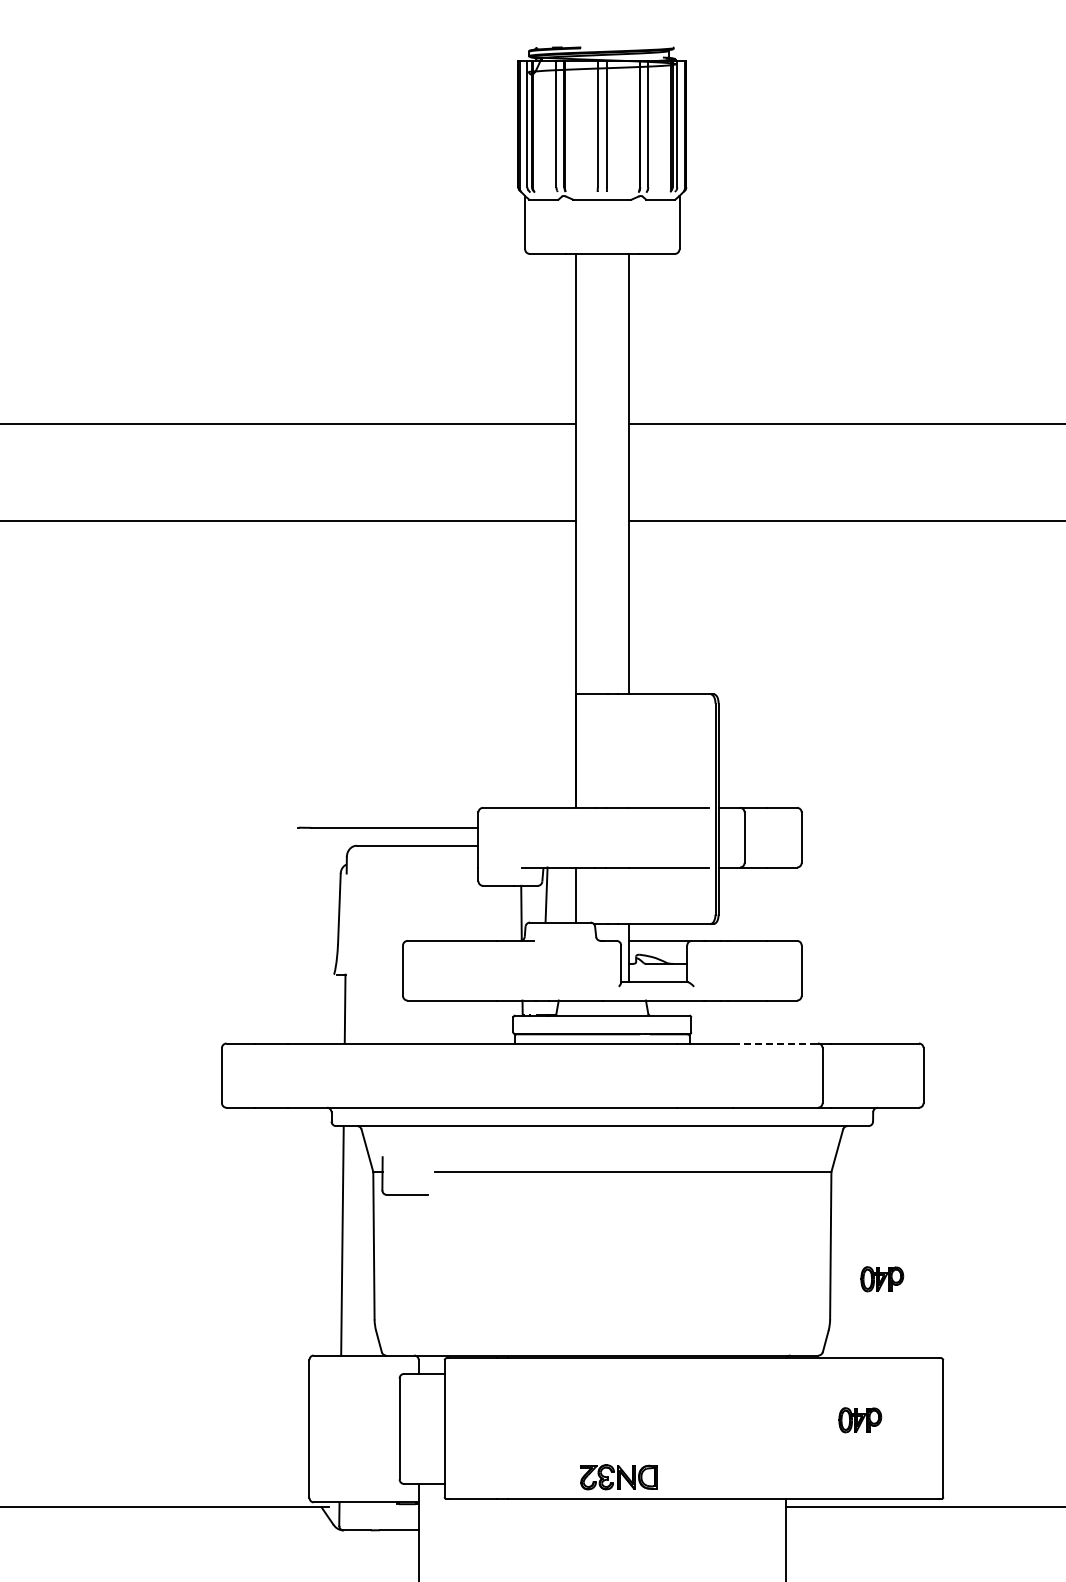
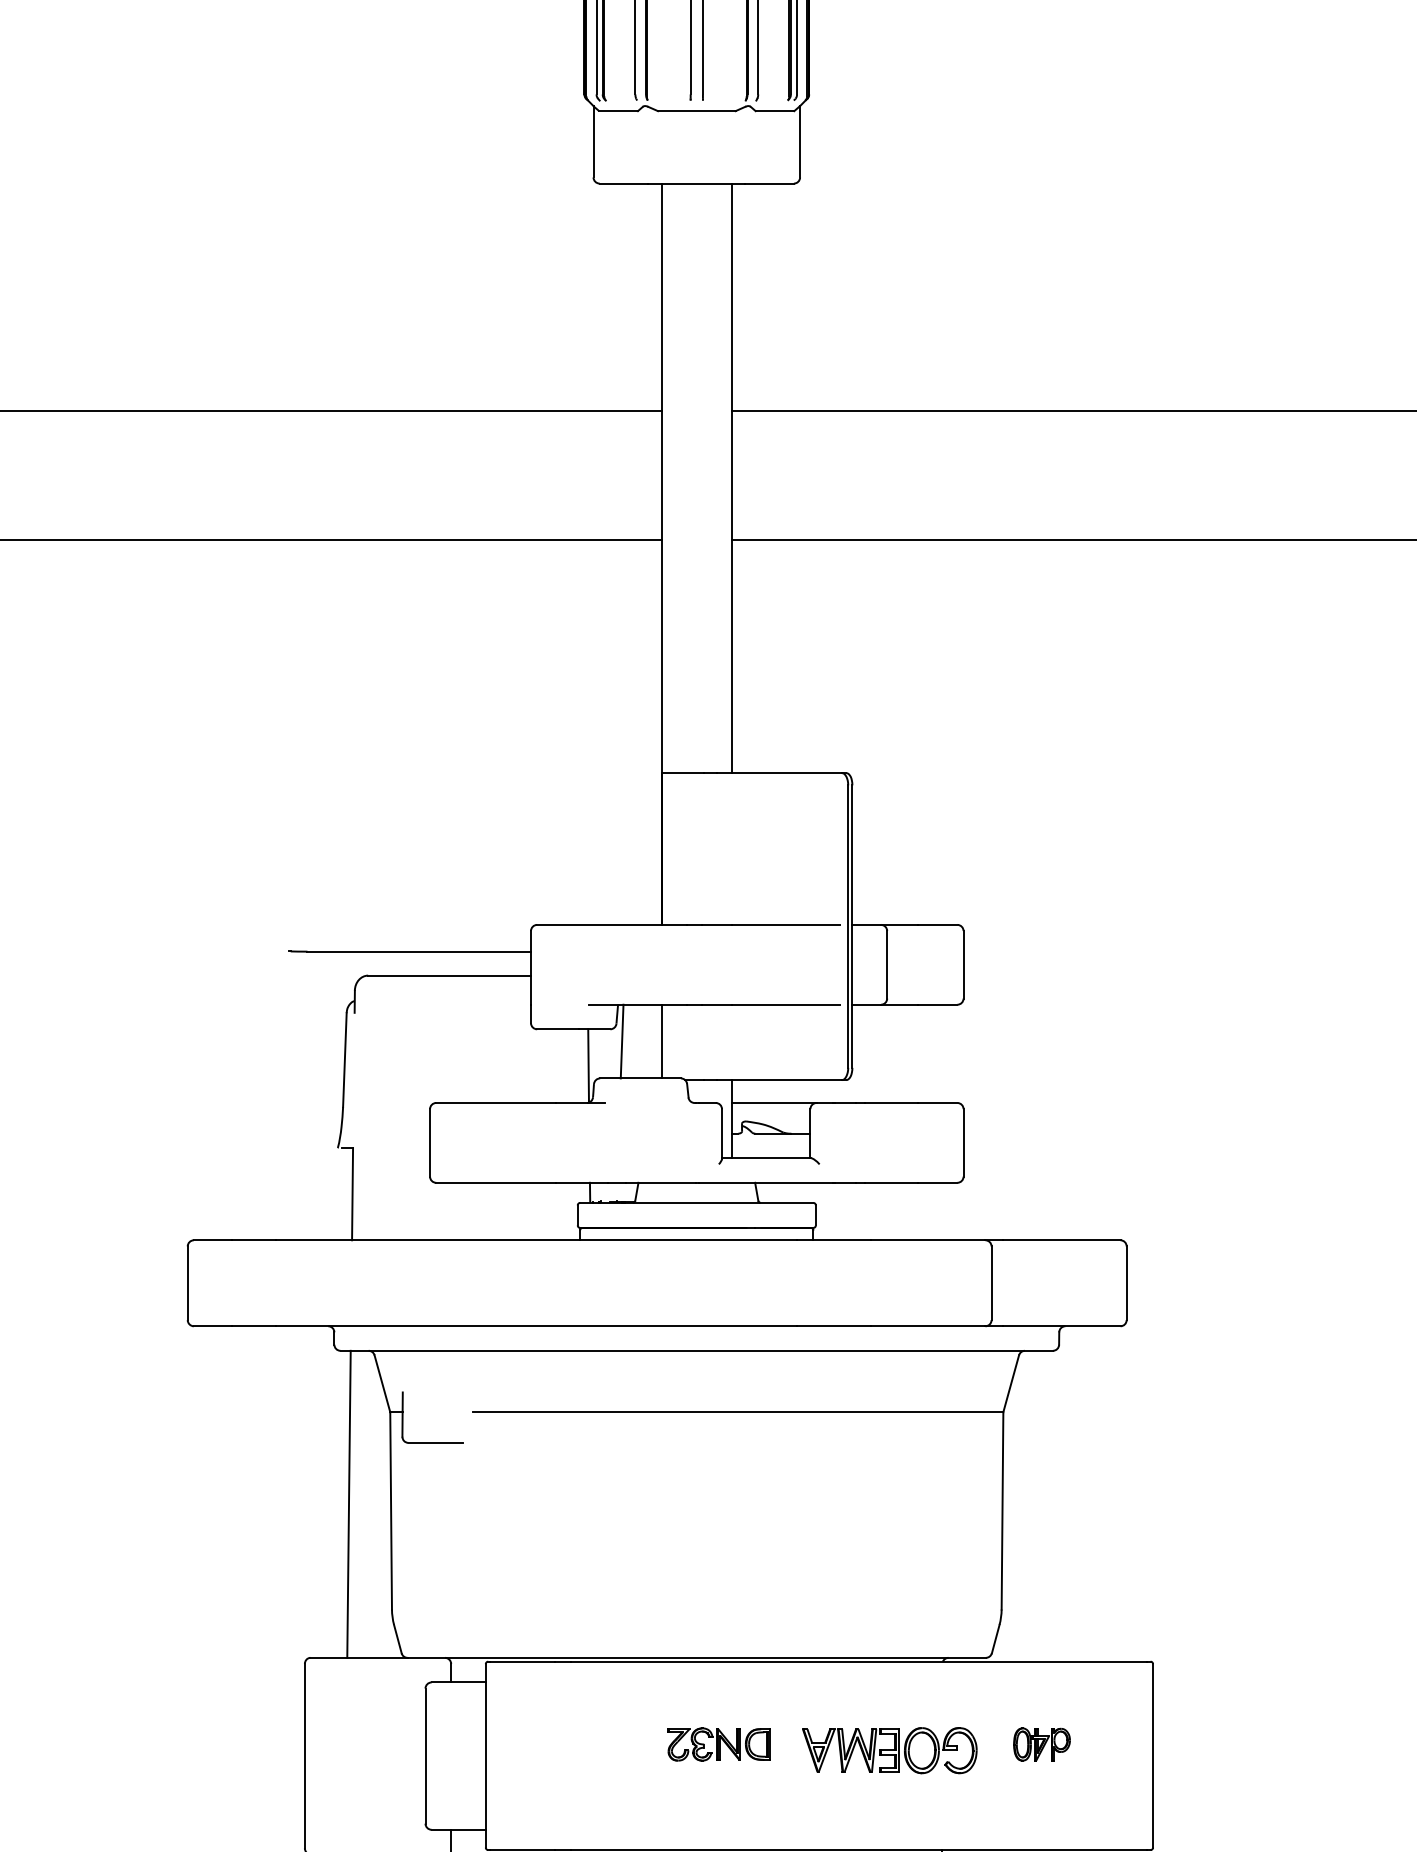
line: (775, 1043) -> (928, 1240), dashed -> solid
part: (882, 1279) -> (1071, 1556), removed
part: (746, 1424) -> (889, 1750), added
part: (618, 1477) -> (718, 1744), moved

